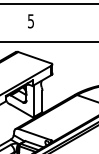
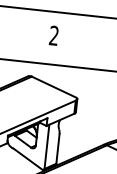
text: (30, 21) -> (53, 36), 5 -> 2

